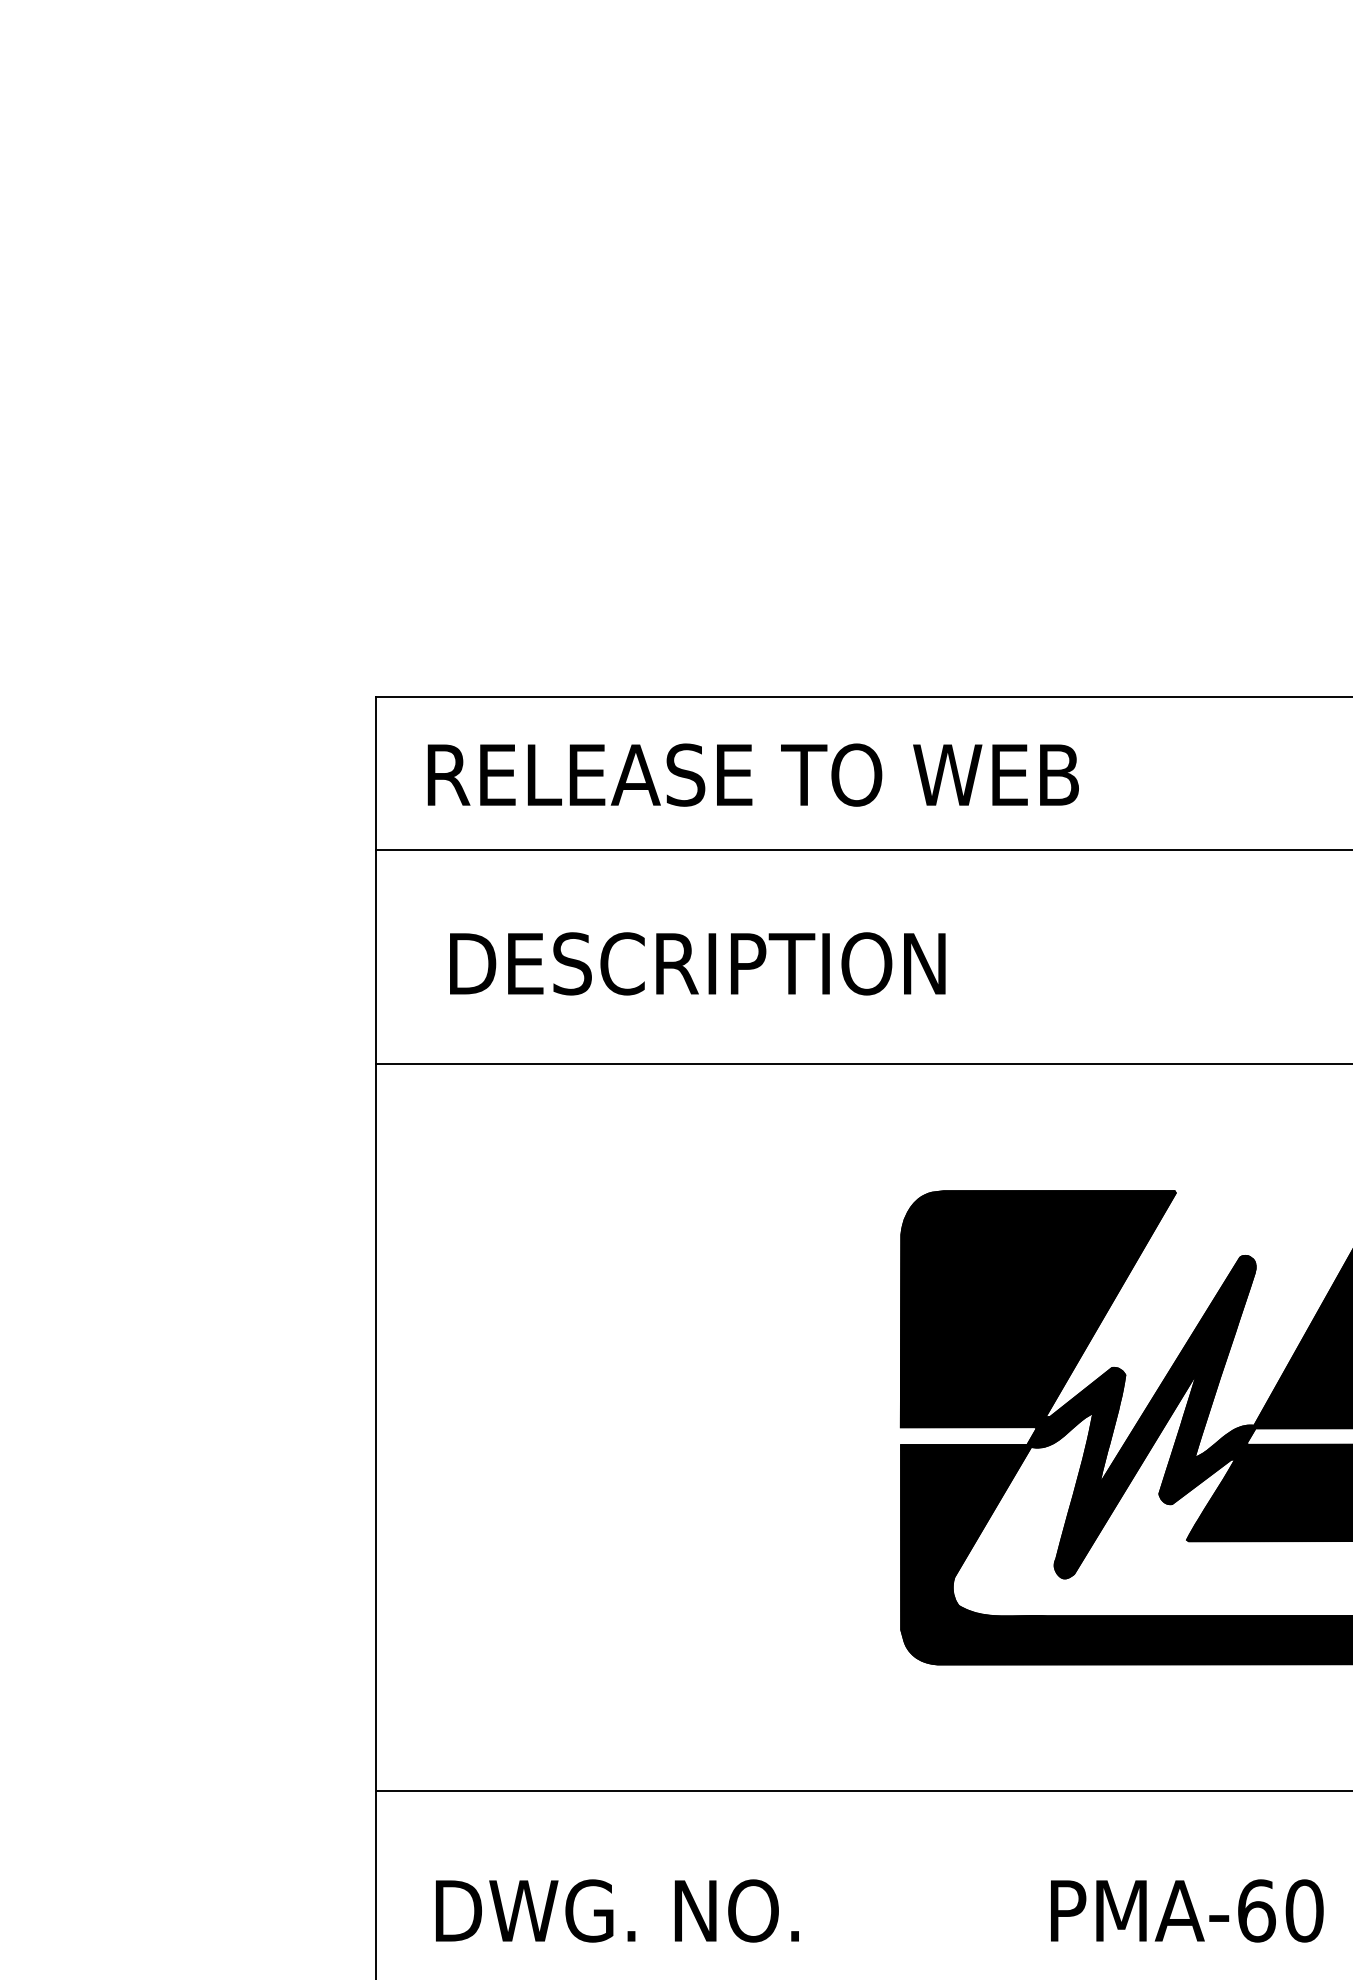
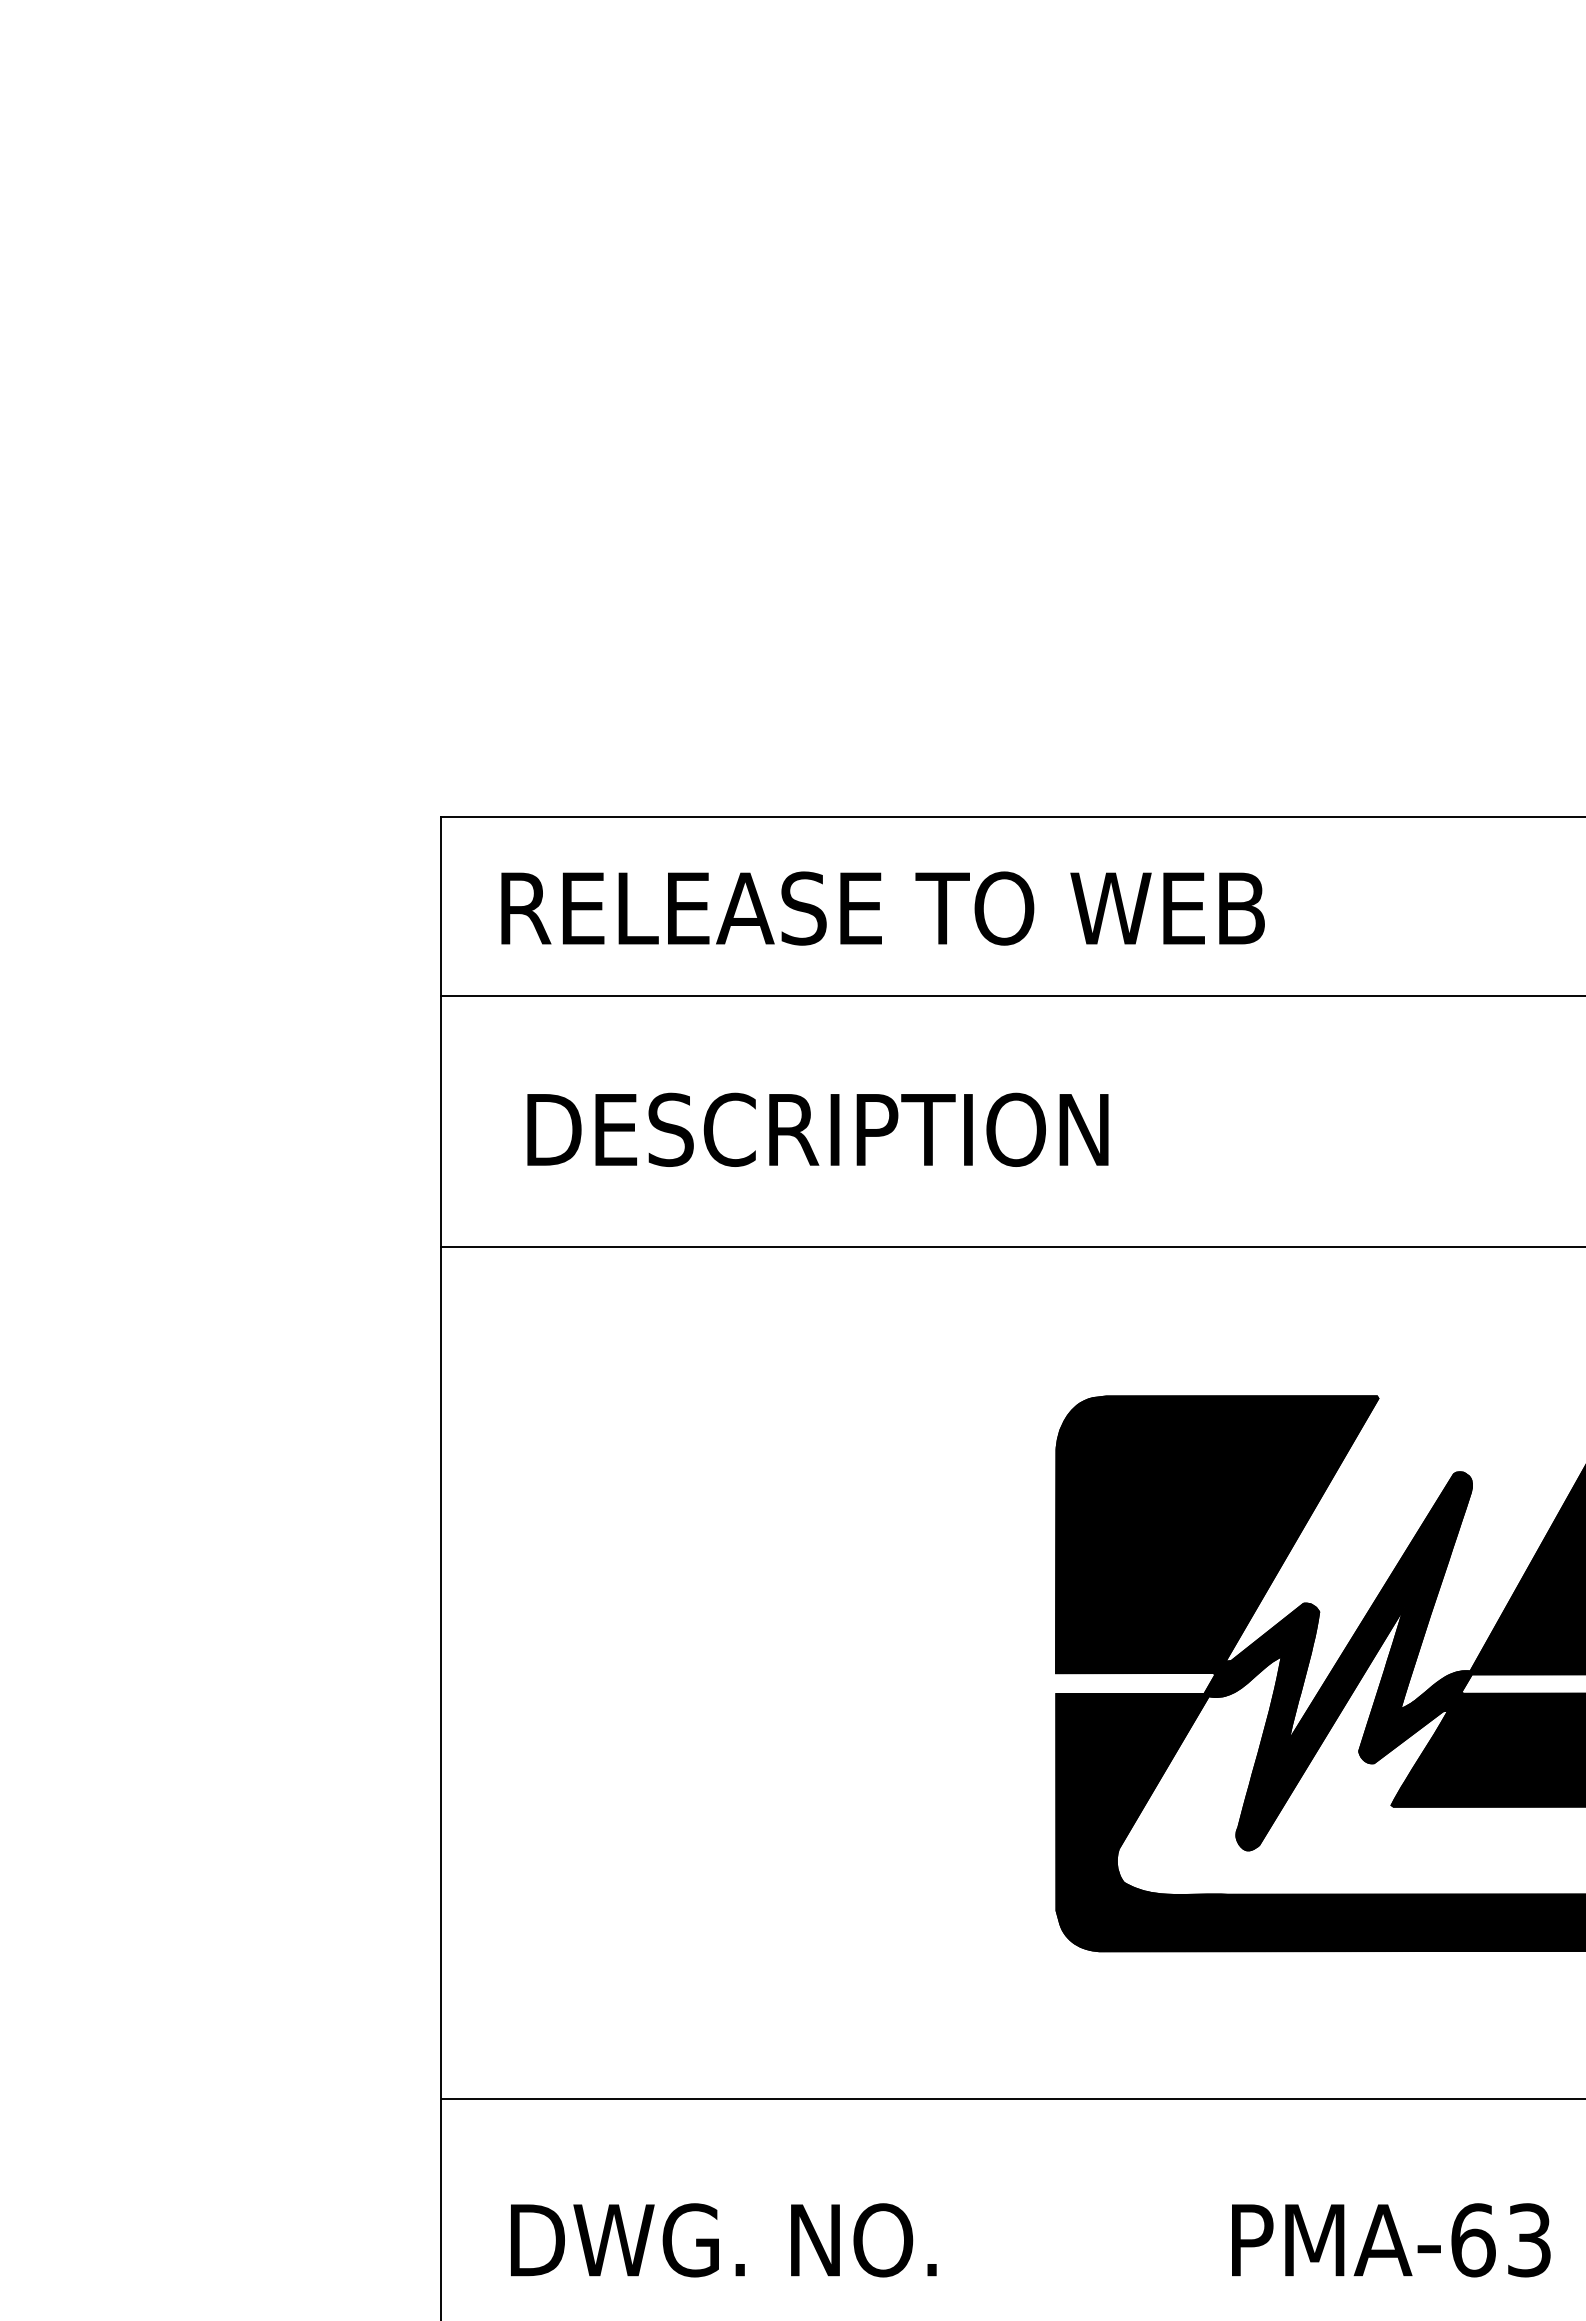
text: (1304, 1911) -> (1529, 2240), PMA-60 -> PMA-63

